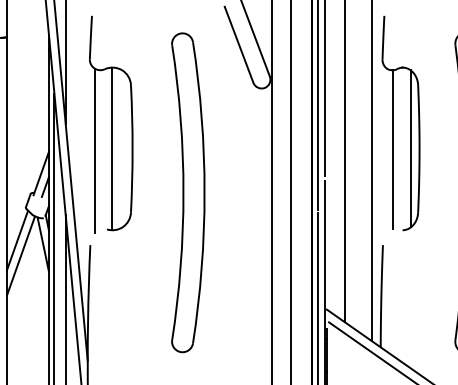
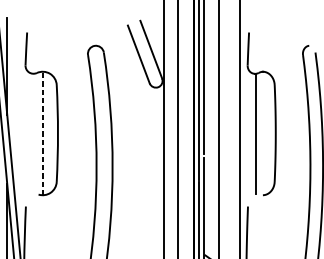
line: (112, 148) -> (42, 133), solid -> dashed
line: (410, 148) -> (268, 133), removed
line: (94, 150) -> (29, 134), removed

